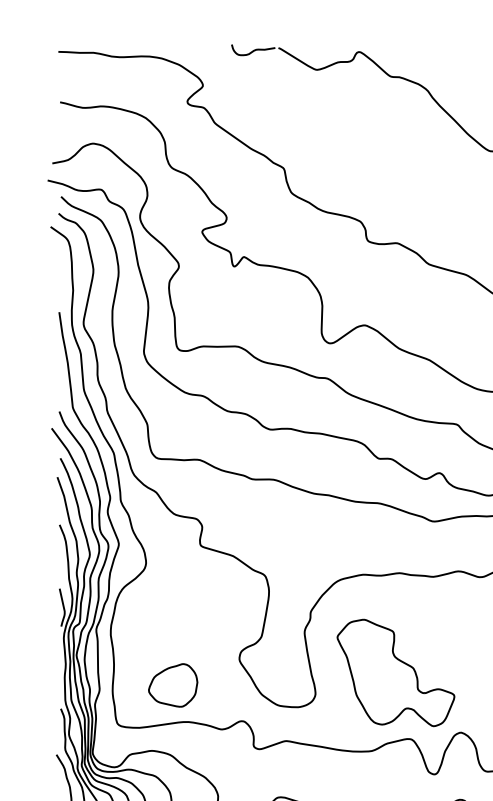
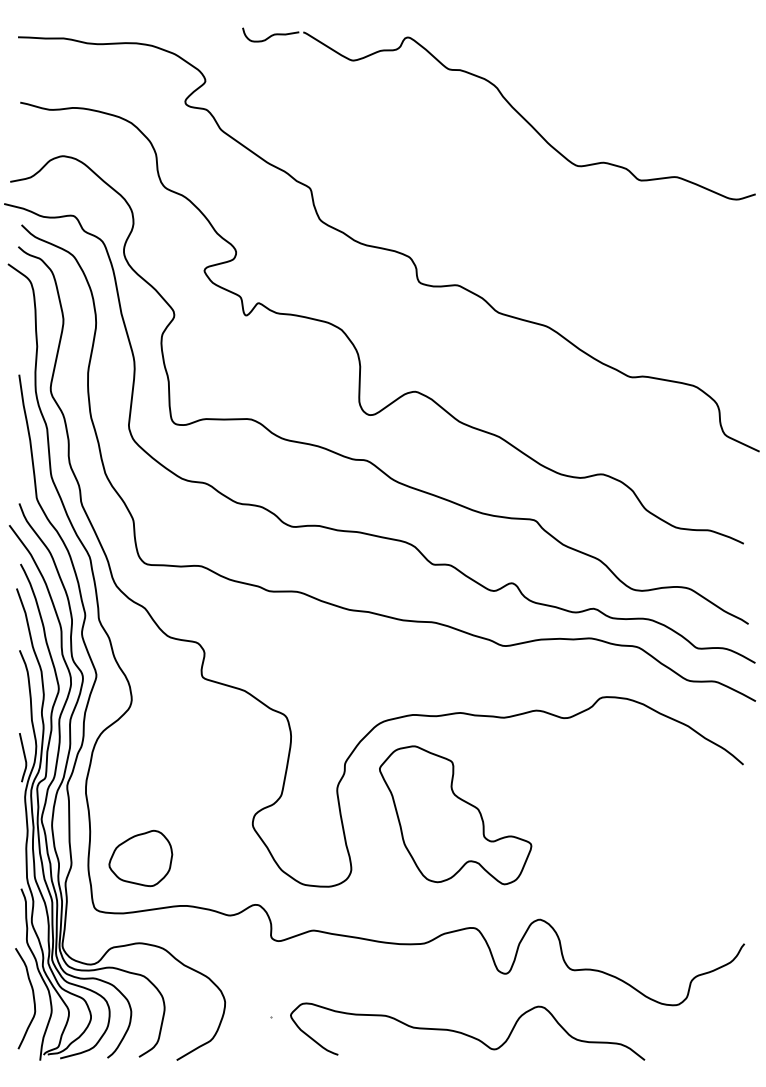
part: (395, 673) -> (455, 815), moved
part: (172, 685) -> (140, 858), moved

